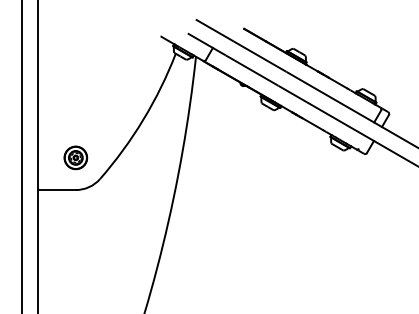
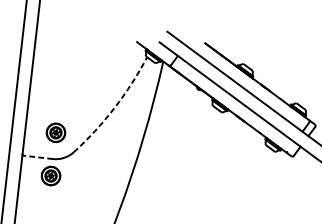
arc: (143, 119) -> (114, 107), solid -> dashed
line: (57, 190) -> (37, 157), solid -> dashed
part: (75, 210) -> (50, 175), added

